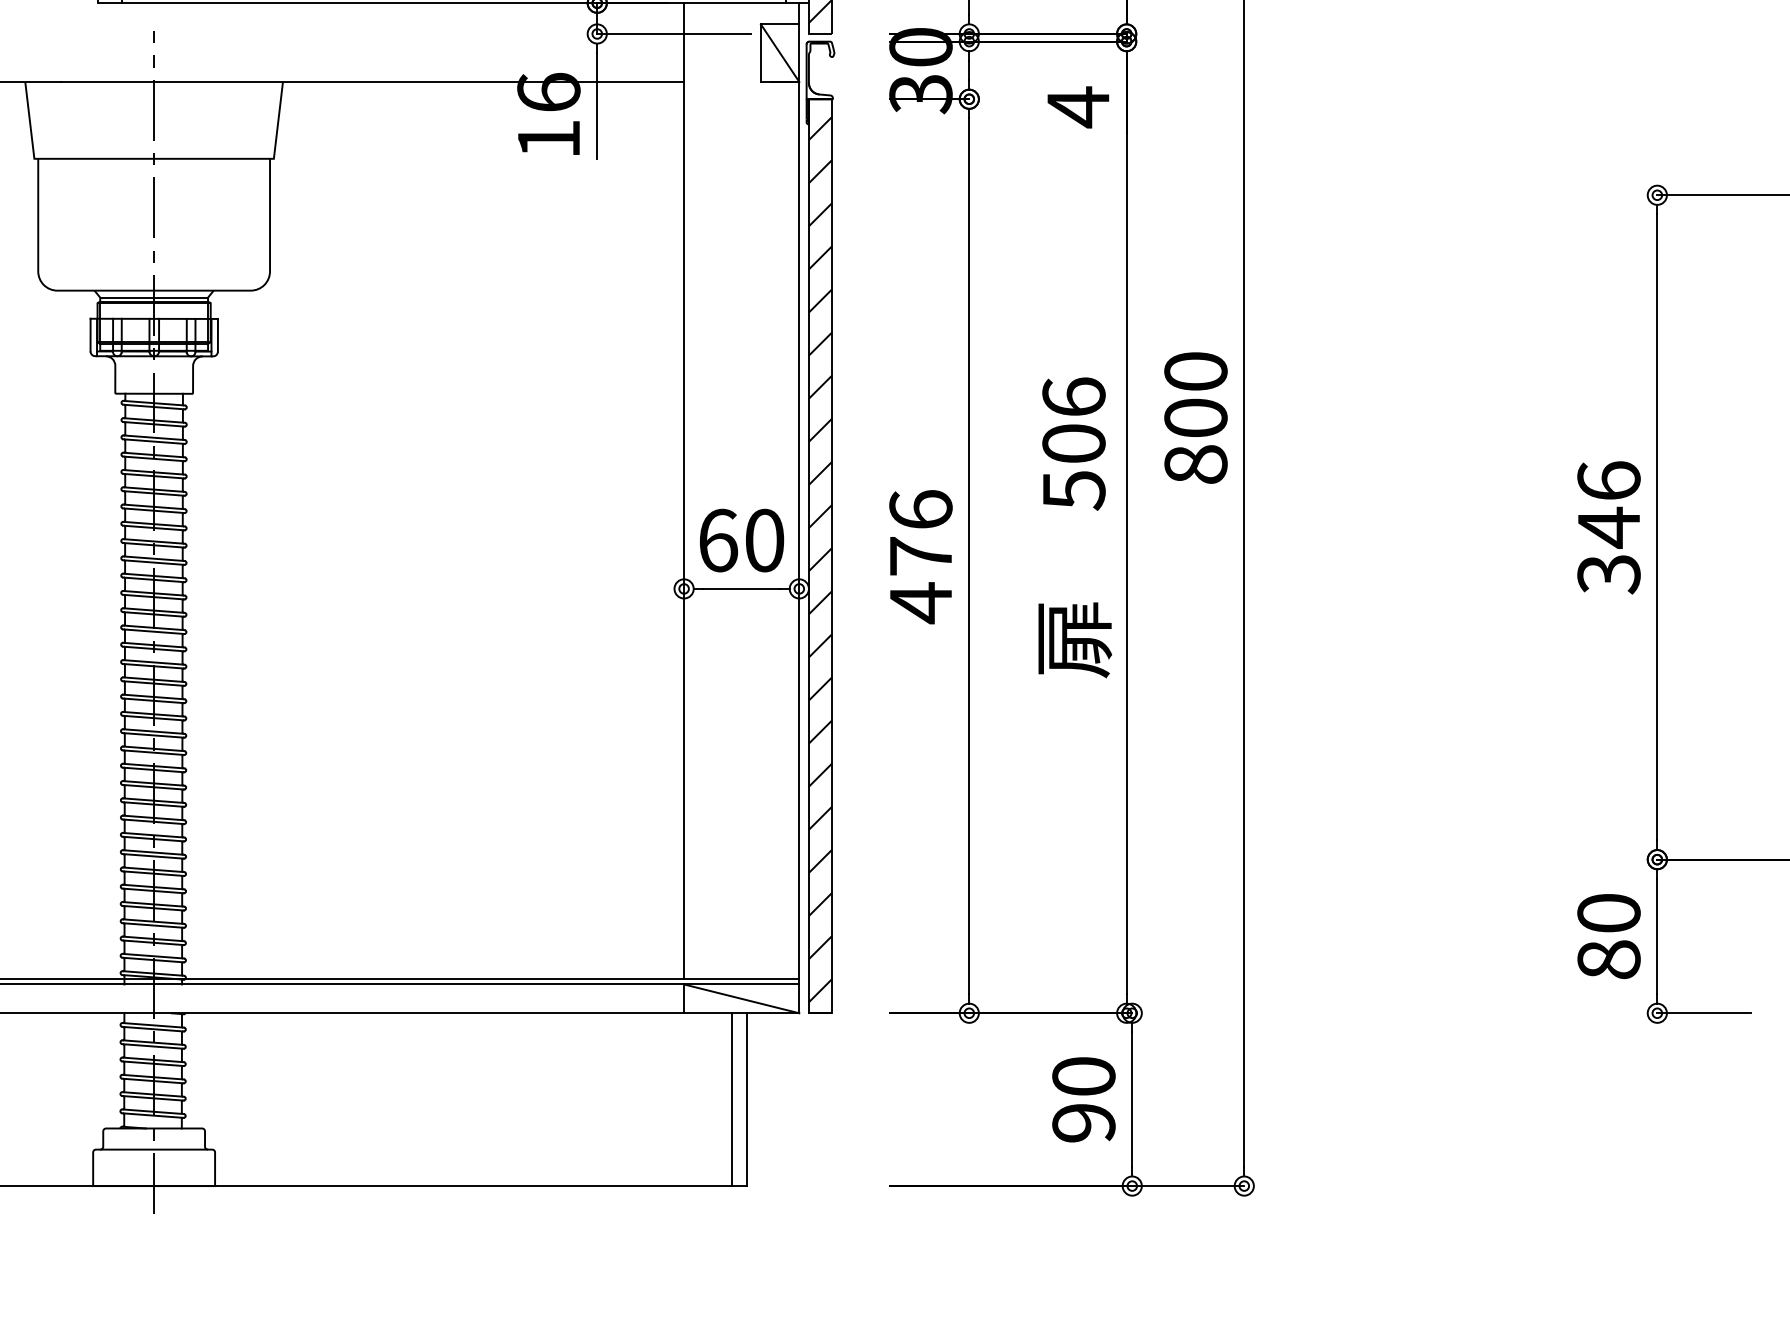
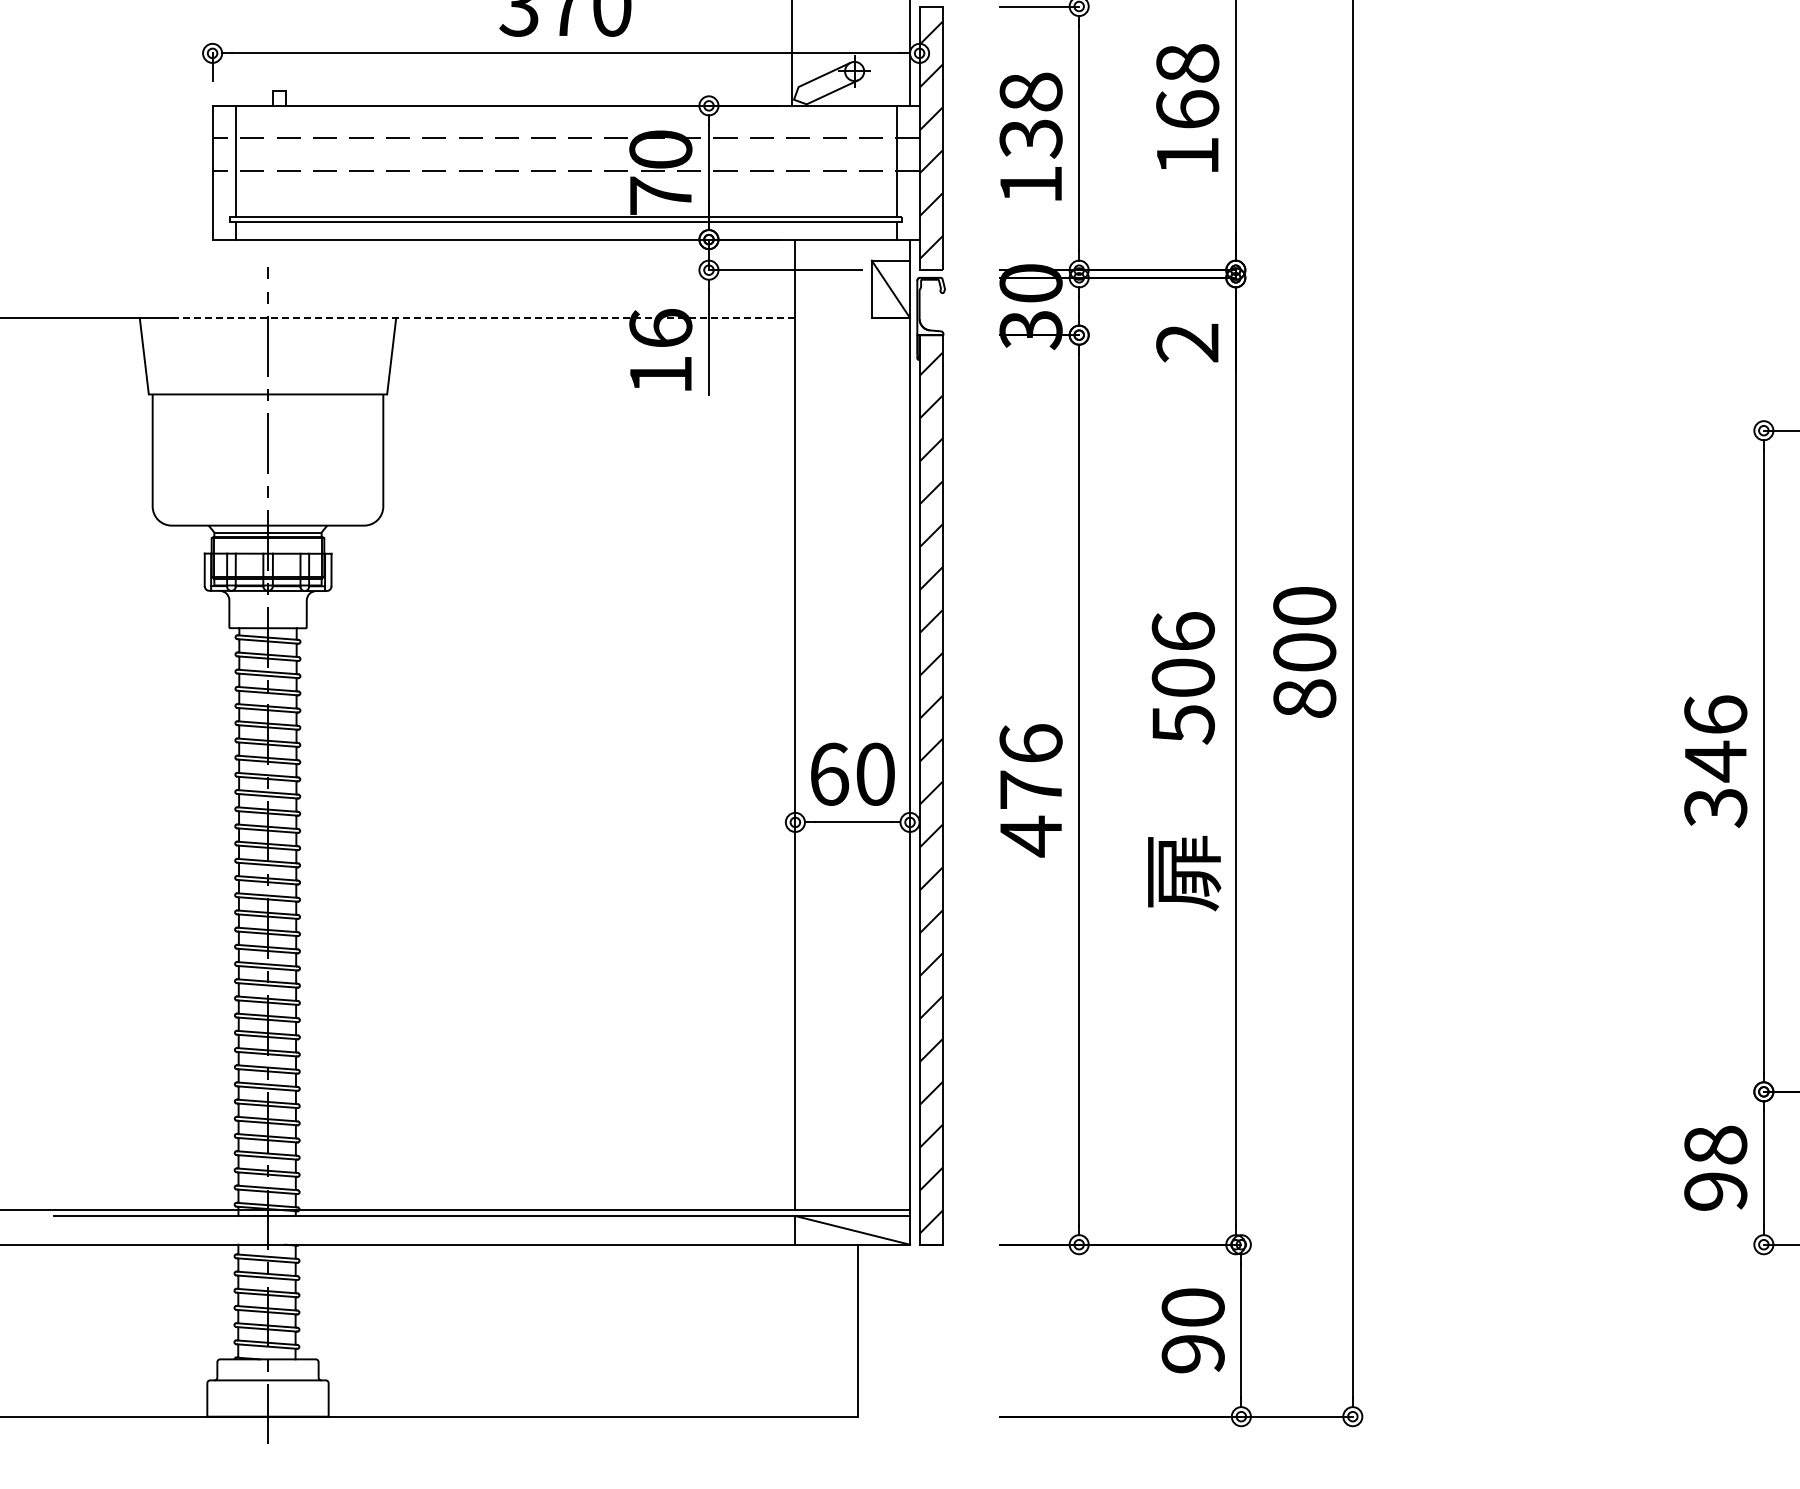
line: (371, 81) -> (484, 317), solid -> dashed
text: (1078, 107) -> (1187, 343), 4 -> 2
text: (1608, 935) -> (1715, 1167), 80 -> 98
line: (732, 1099) -> (843, 1330), removed

